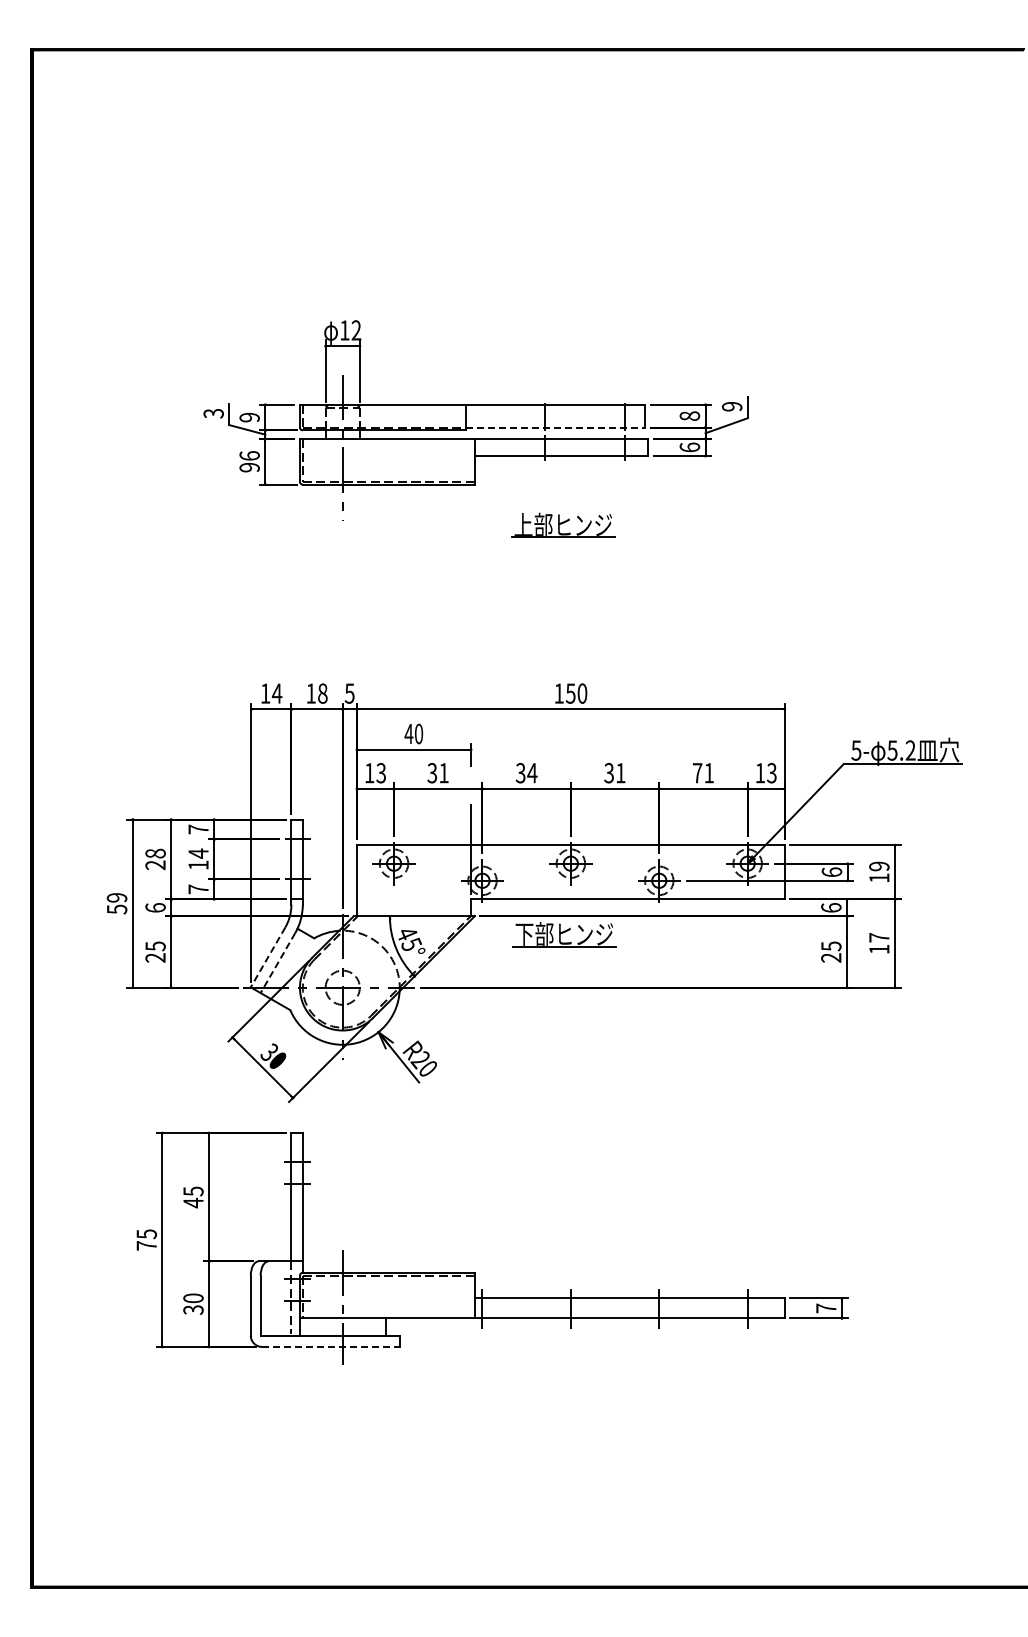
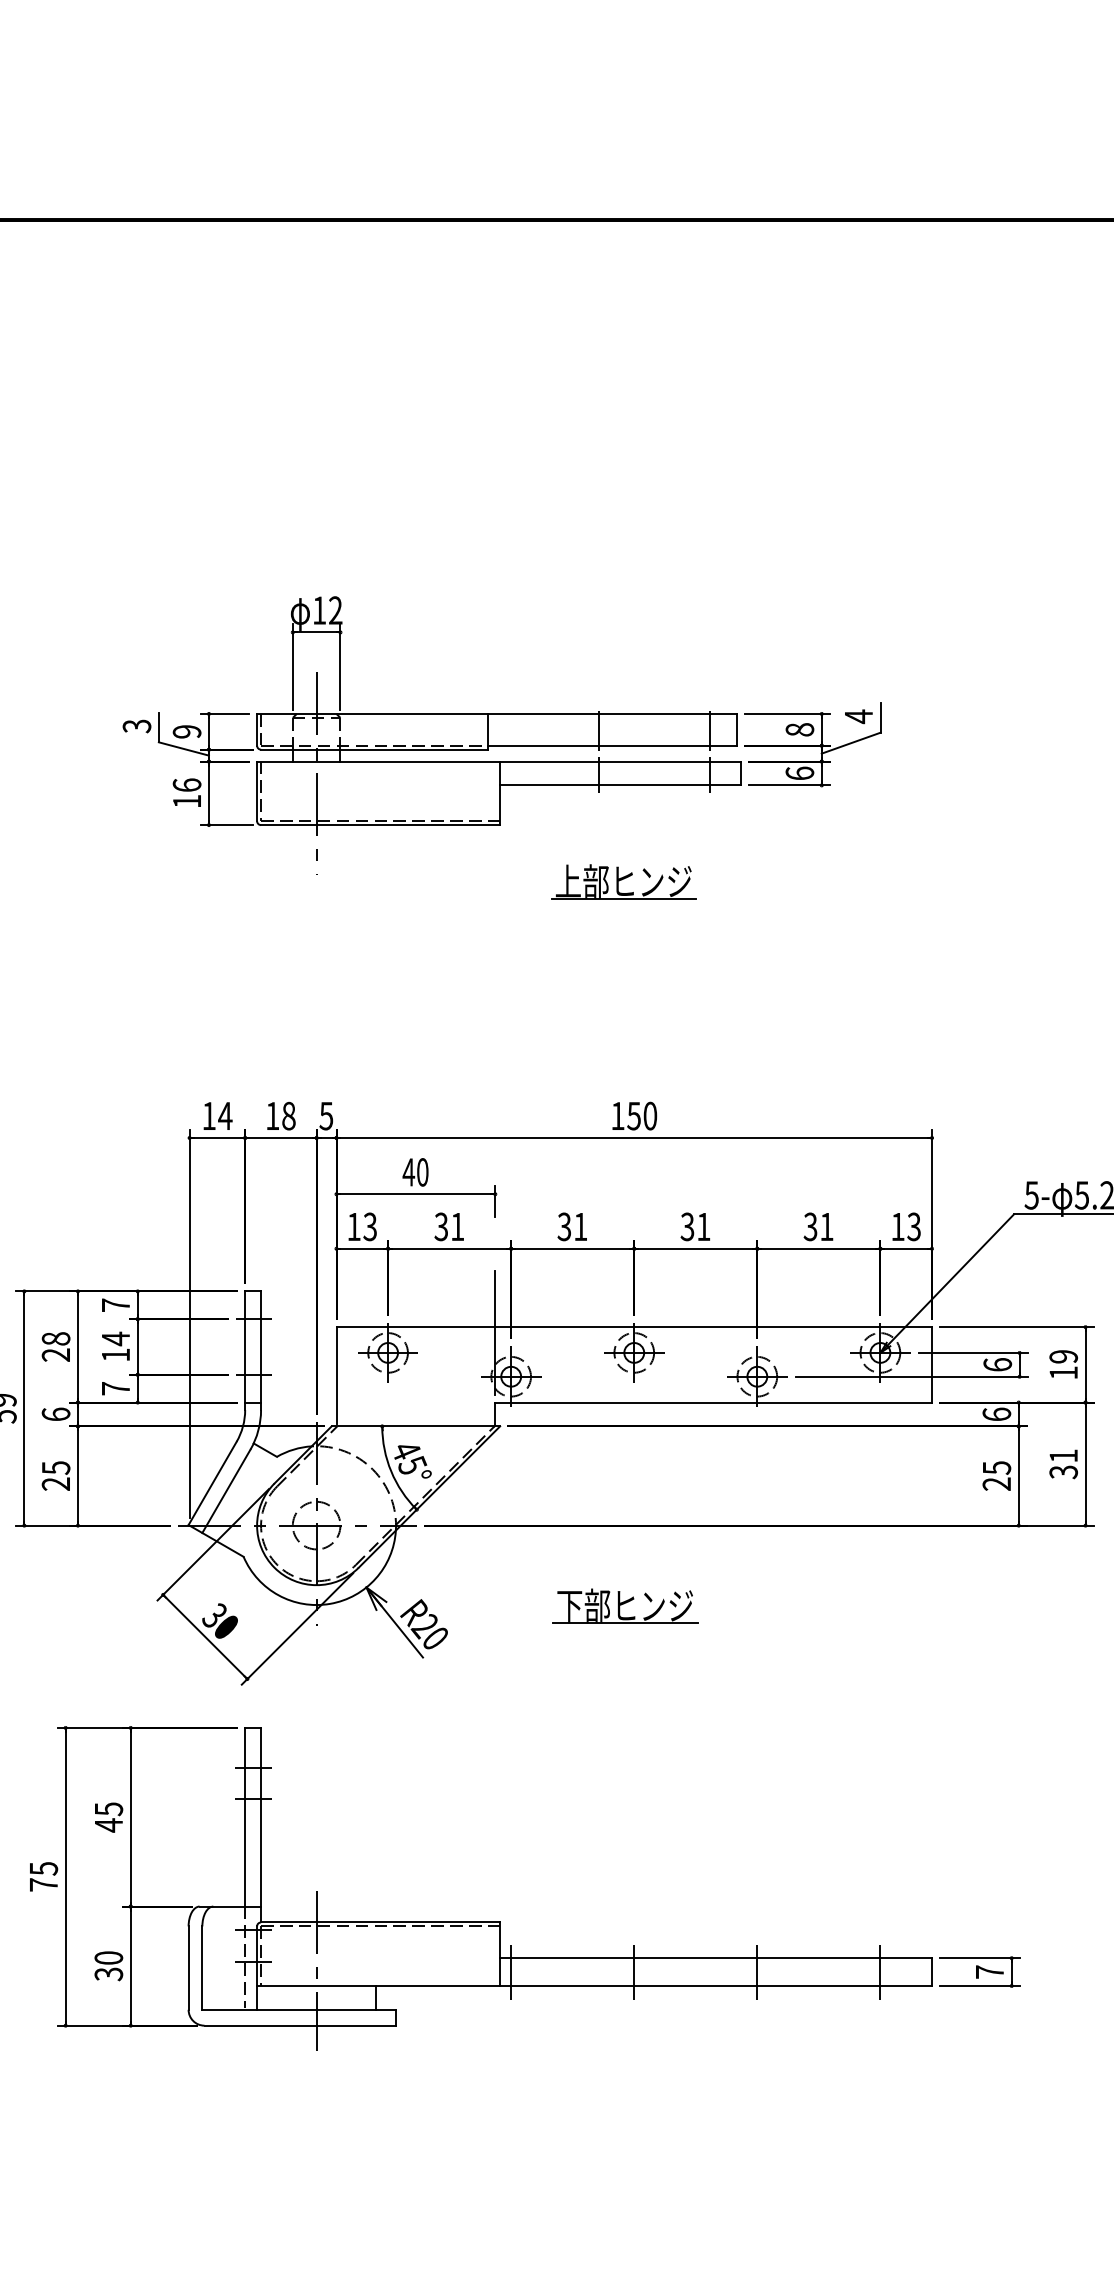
text: (732, 406) -> (859, 716), 9 -> 4
line: (555, 427) -> (612, 745), dashed -> solid
text: (249, 467) -> (186, 801), 96 -> 16
text: (697, 772) -> (810, 1225), 71 -> 31
text: (532, 773) -> (580, 1227), 34 -> 31
part: (564, 934) -> (625, 1606), moved
text: (879, 943) -> (1063, 1464), 17 -> 31
line: (268, 957) -> (213, 1483), dashed -> solid
line: (277, 963) -> (225, 1491), dashed -> solid
line: (330, 1346) -> (299, 2025), dashed -> solid

